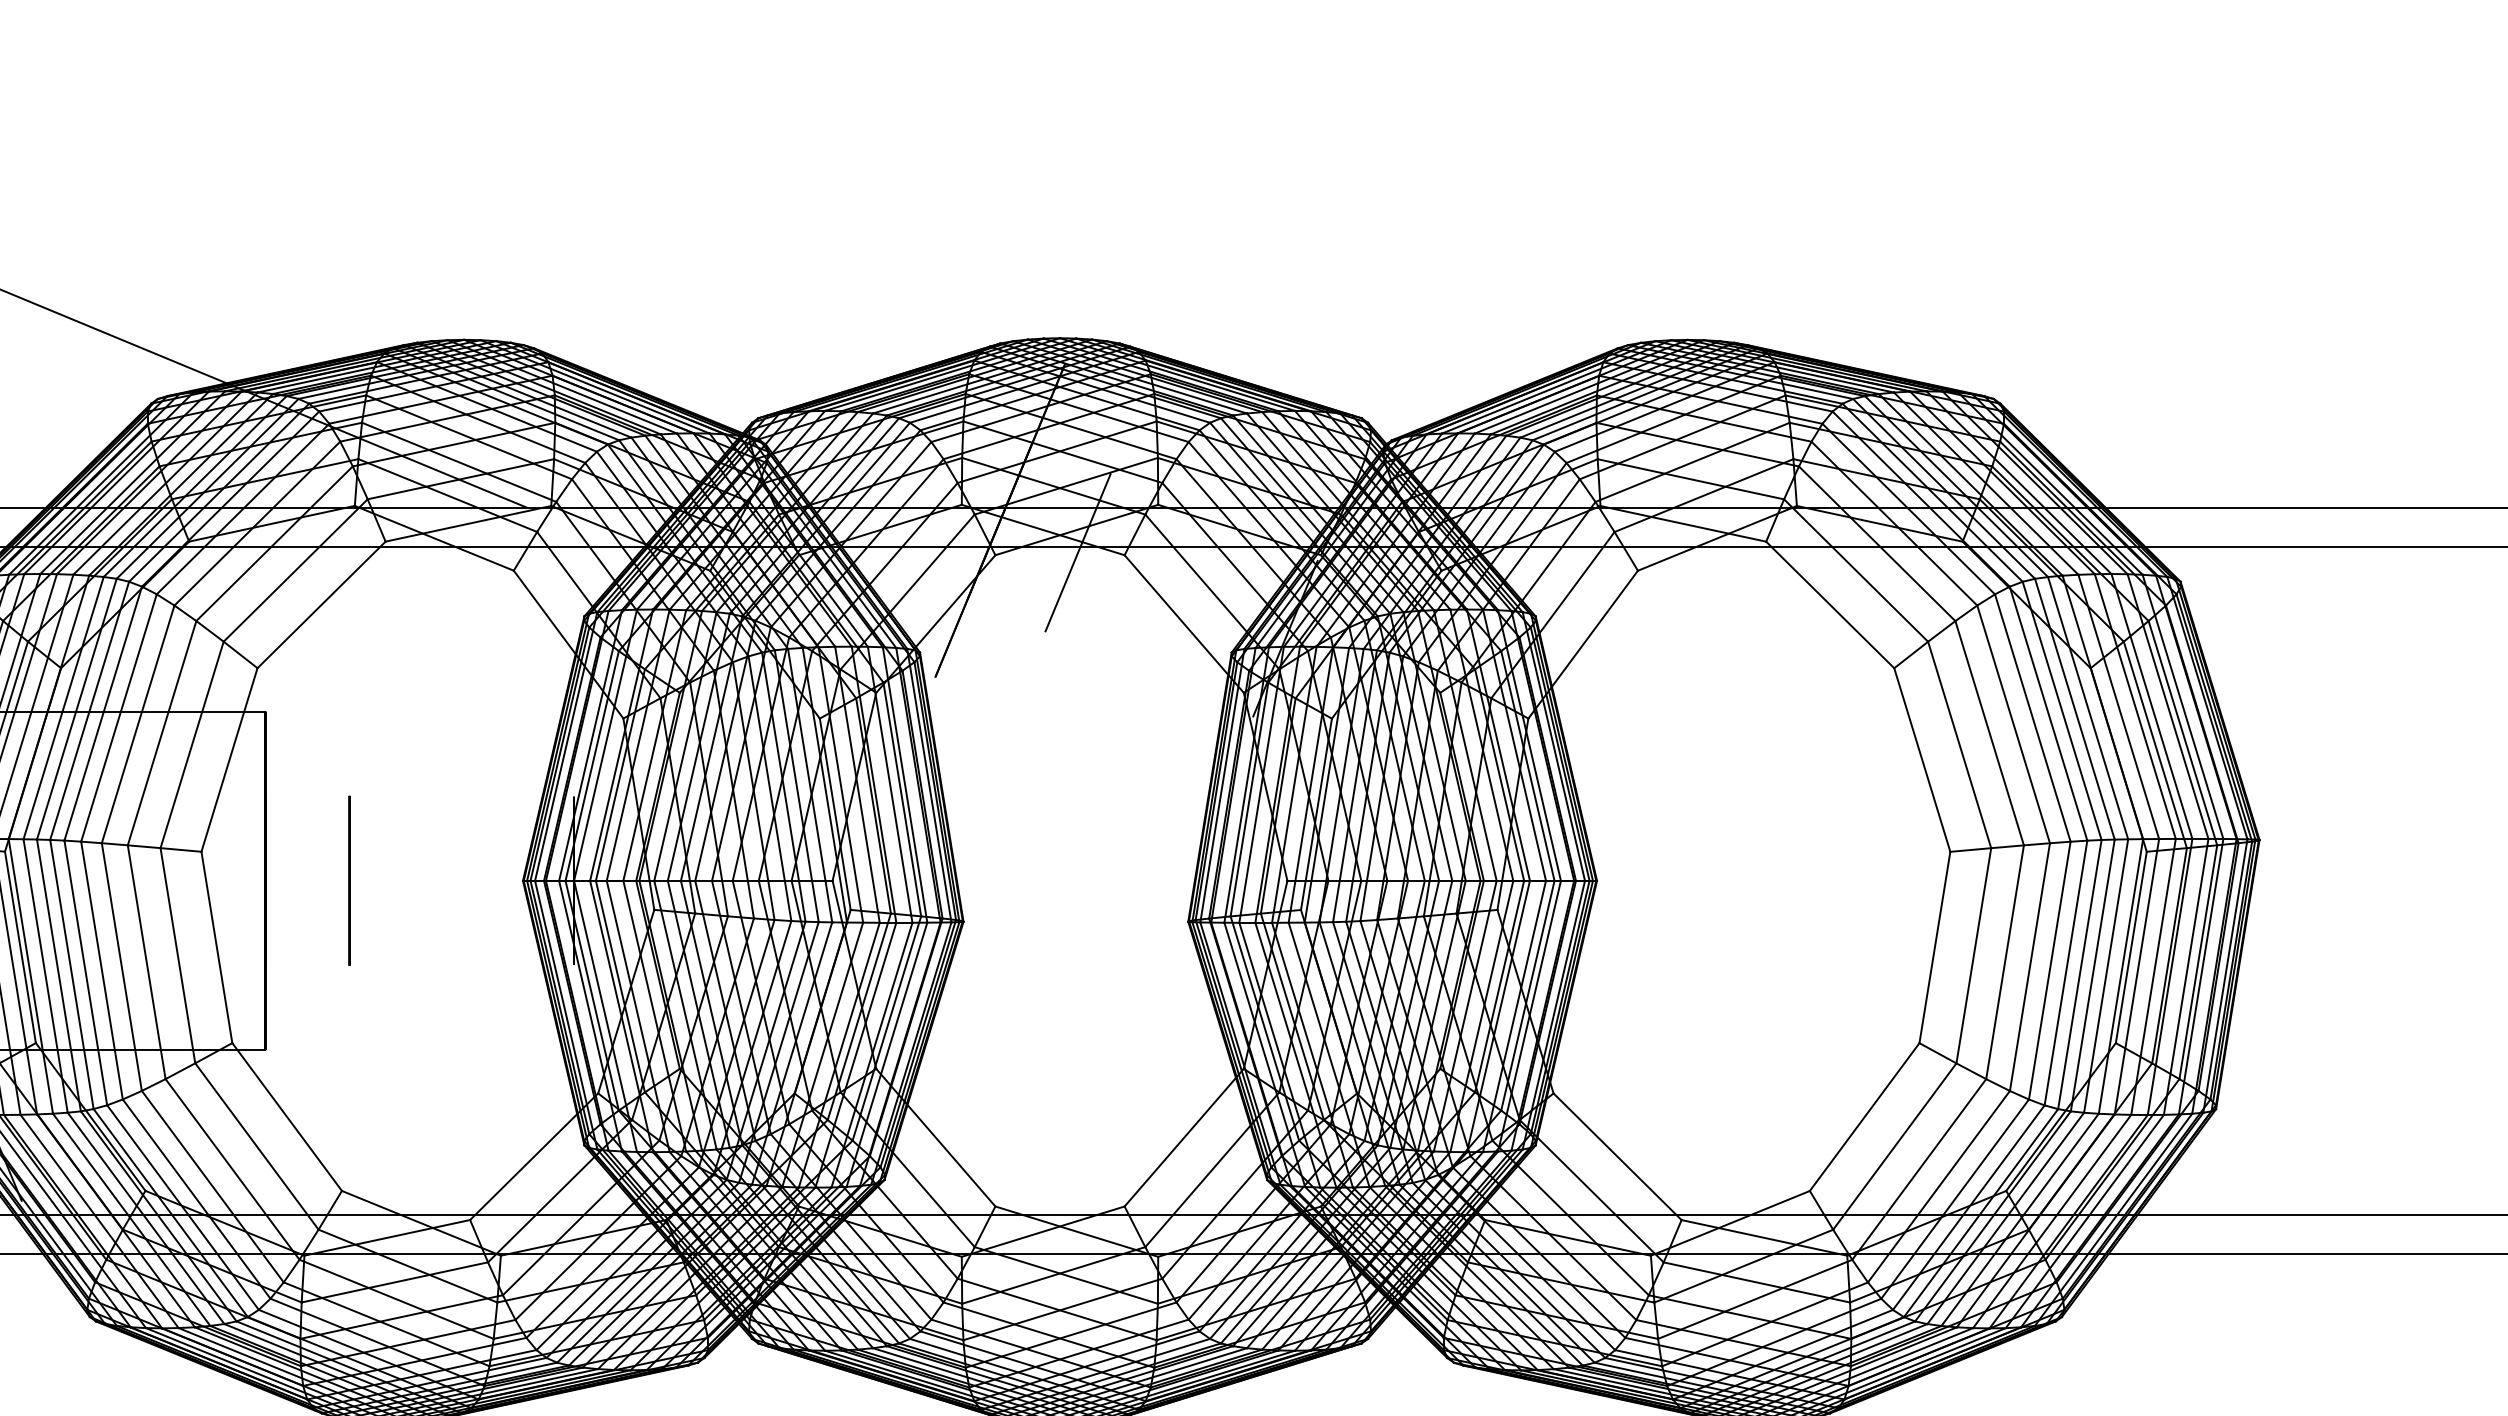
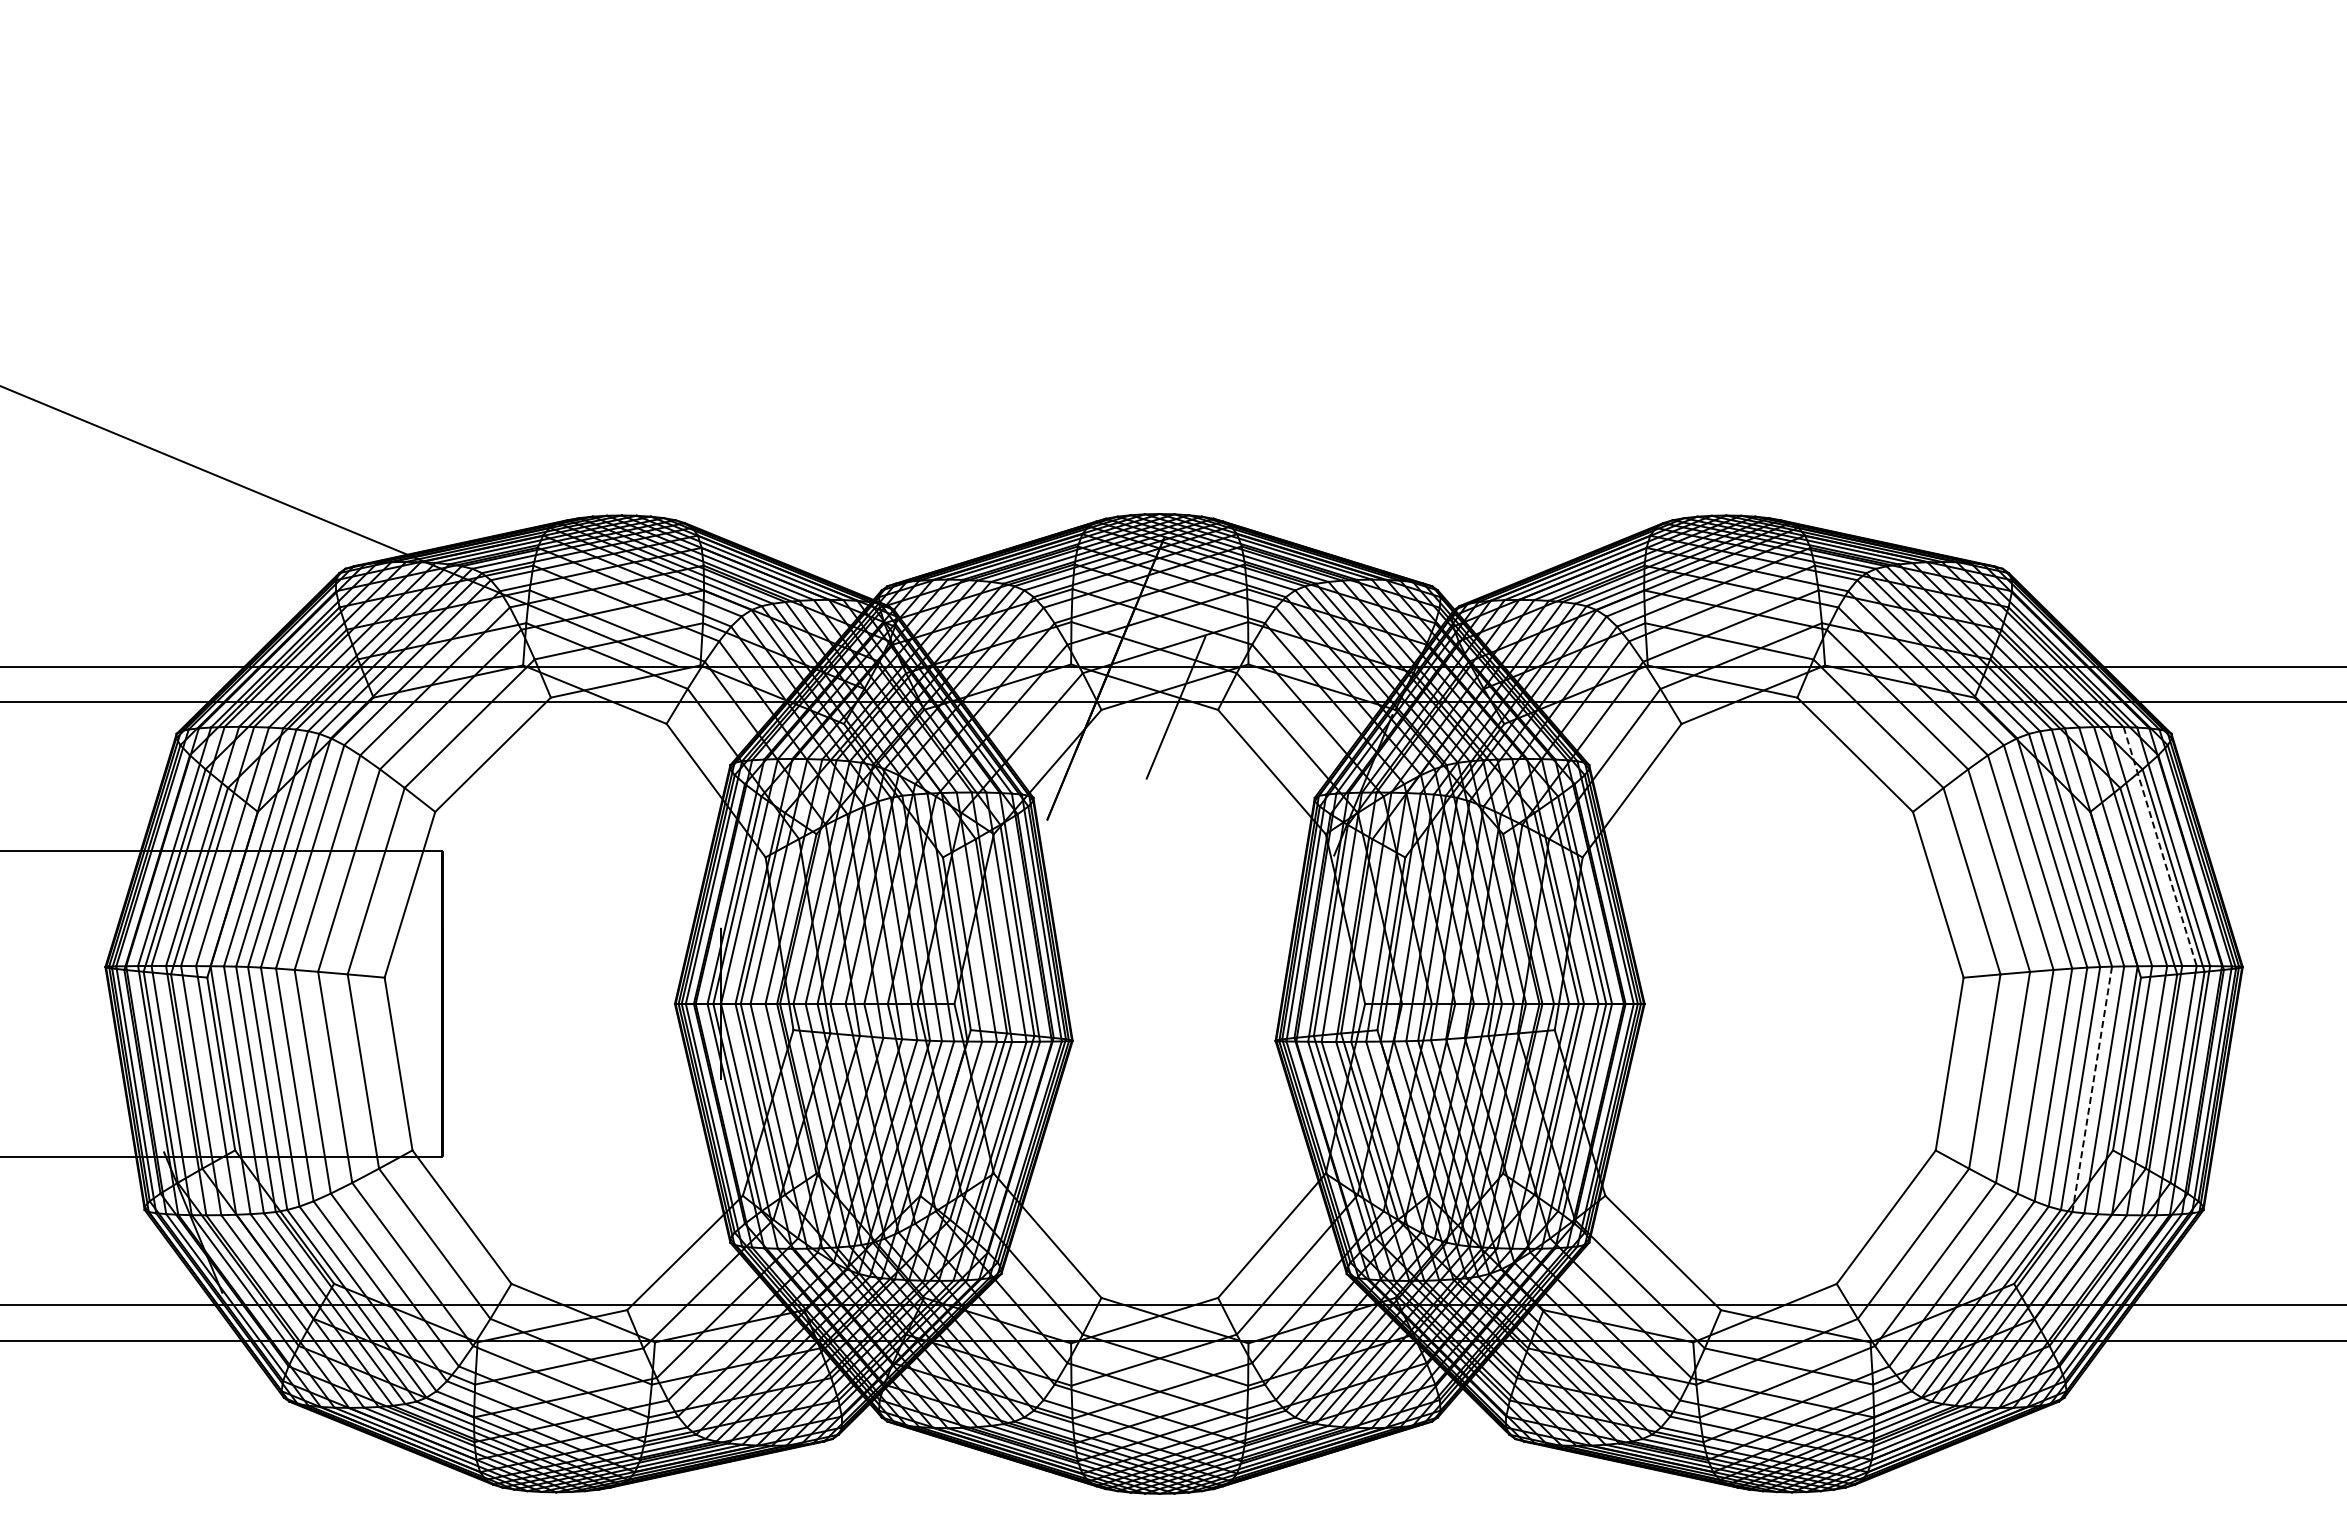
line: (2168, 706) -> (2160, 846), solid -> dashed
line: (349, 880) -> (518, 1003), removed
line: (2093, 975) -> (2092, 1089), solid -> dashed

